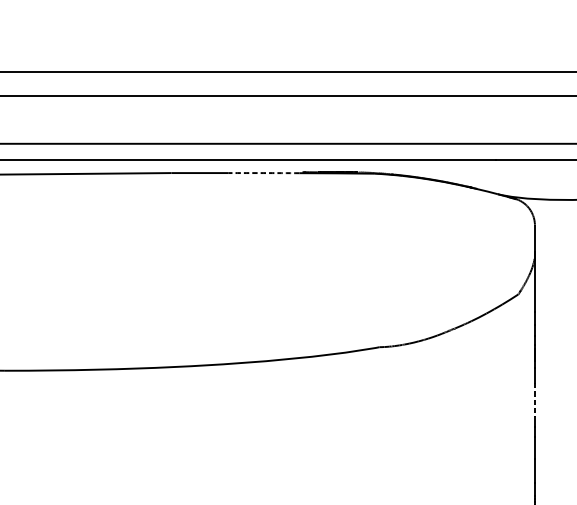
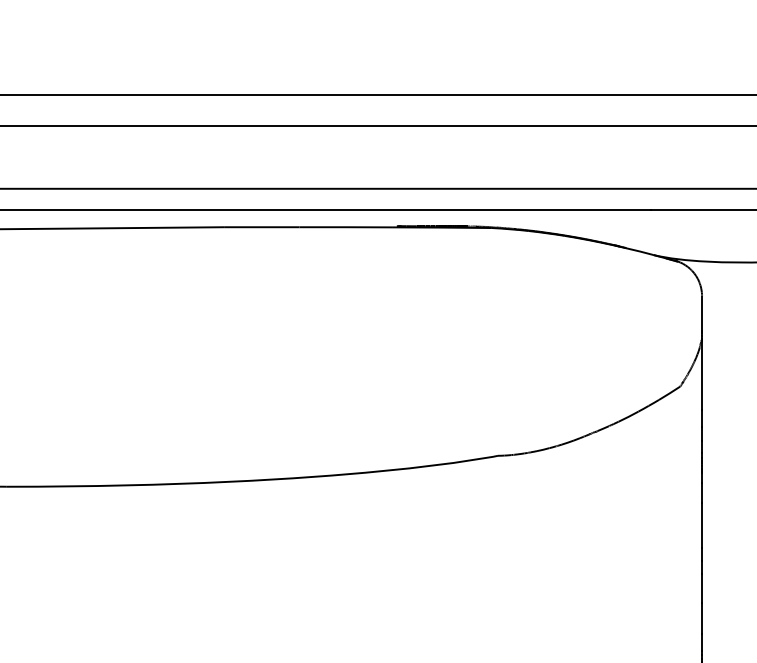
arc: (264, 173) -> (346, 227), dashed -> solid
line: (535, 400) -> (702, 525), dashed -> solid

